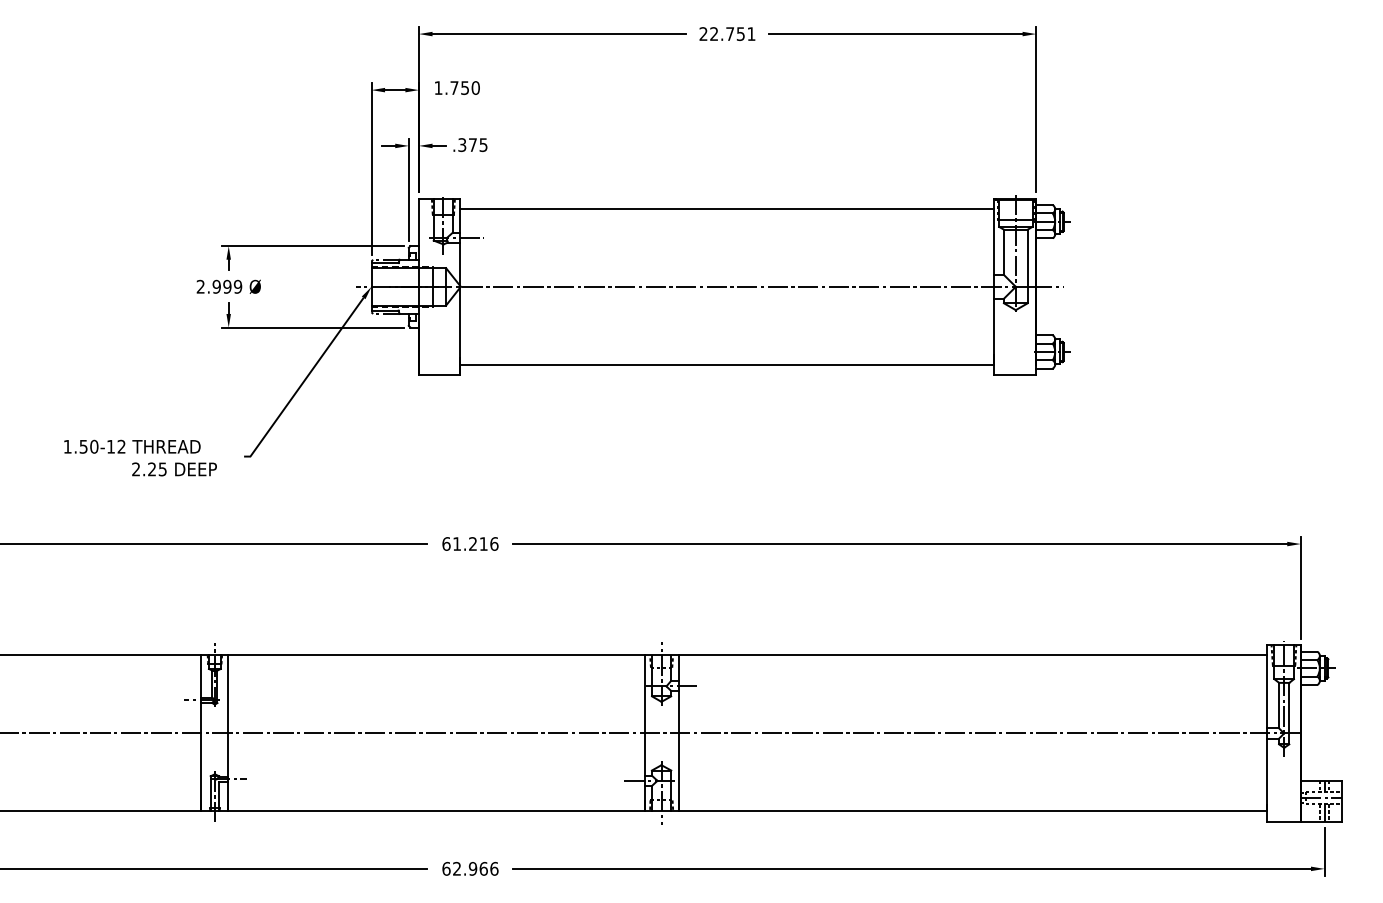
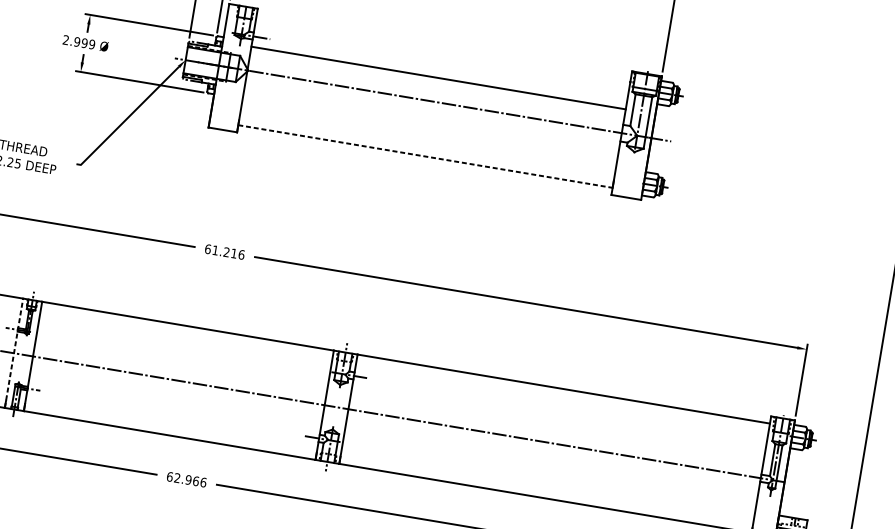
line: (726, 208) -> (438, 77), moved
line: (727, 364) -> (426, 156), solid -> dashed
line: (201, 733) -> (14, 353), solid -> dashed

